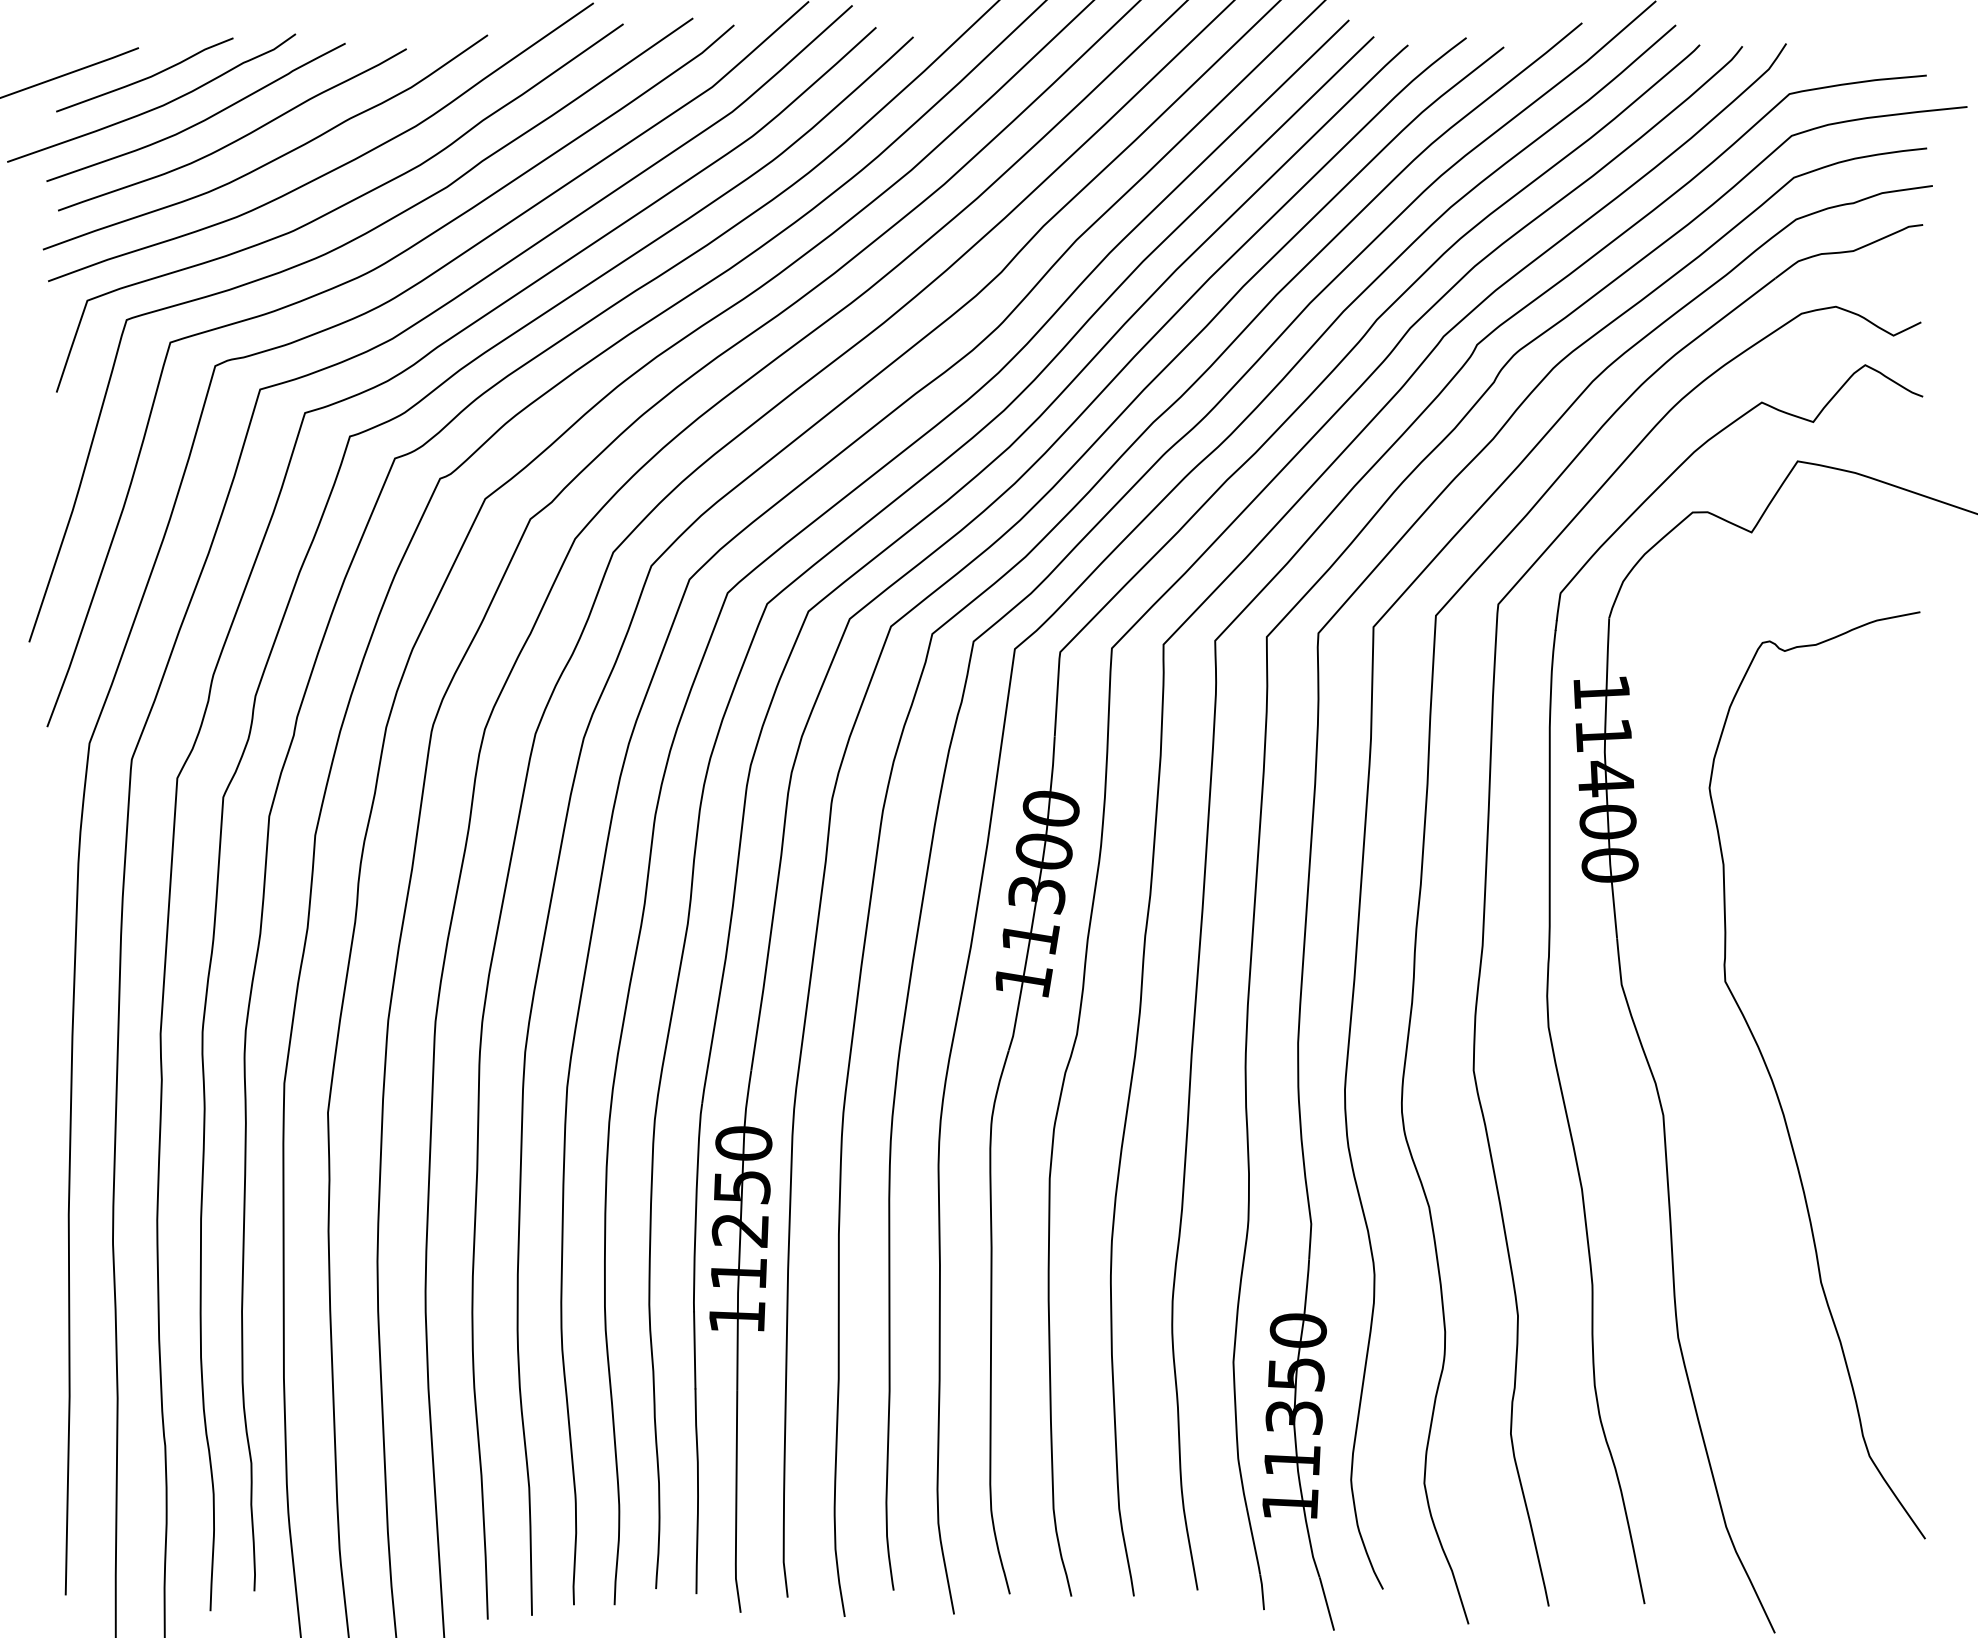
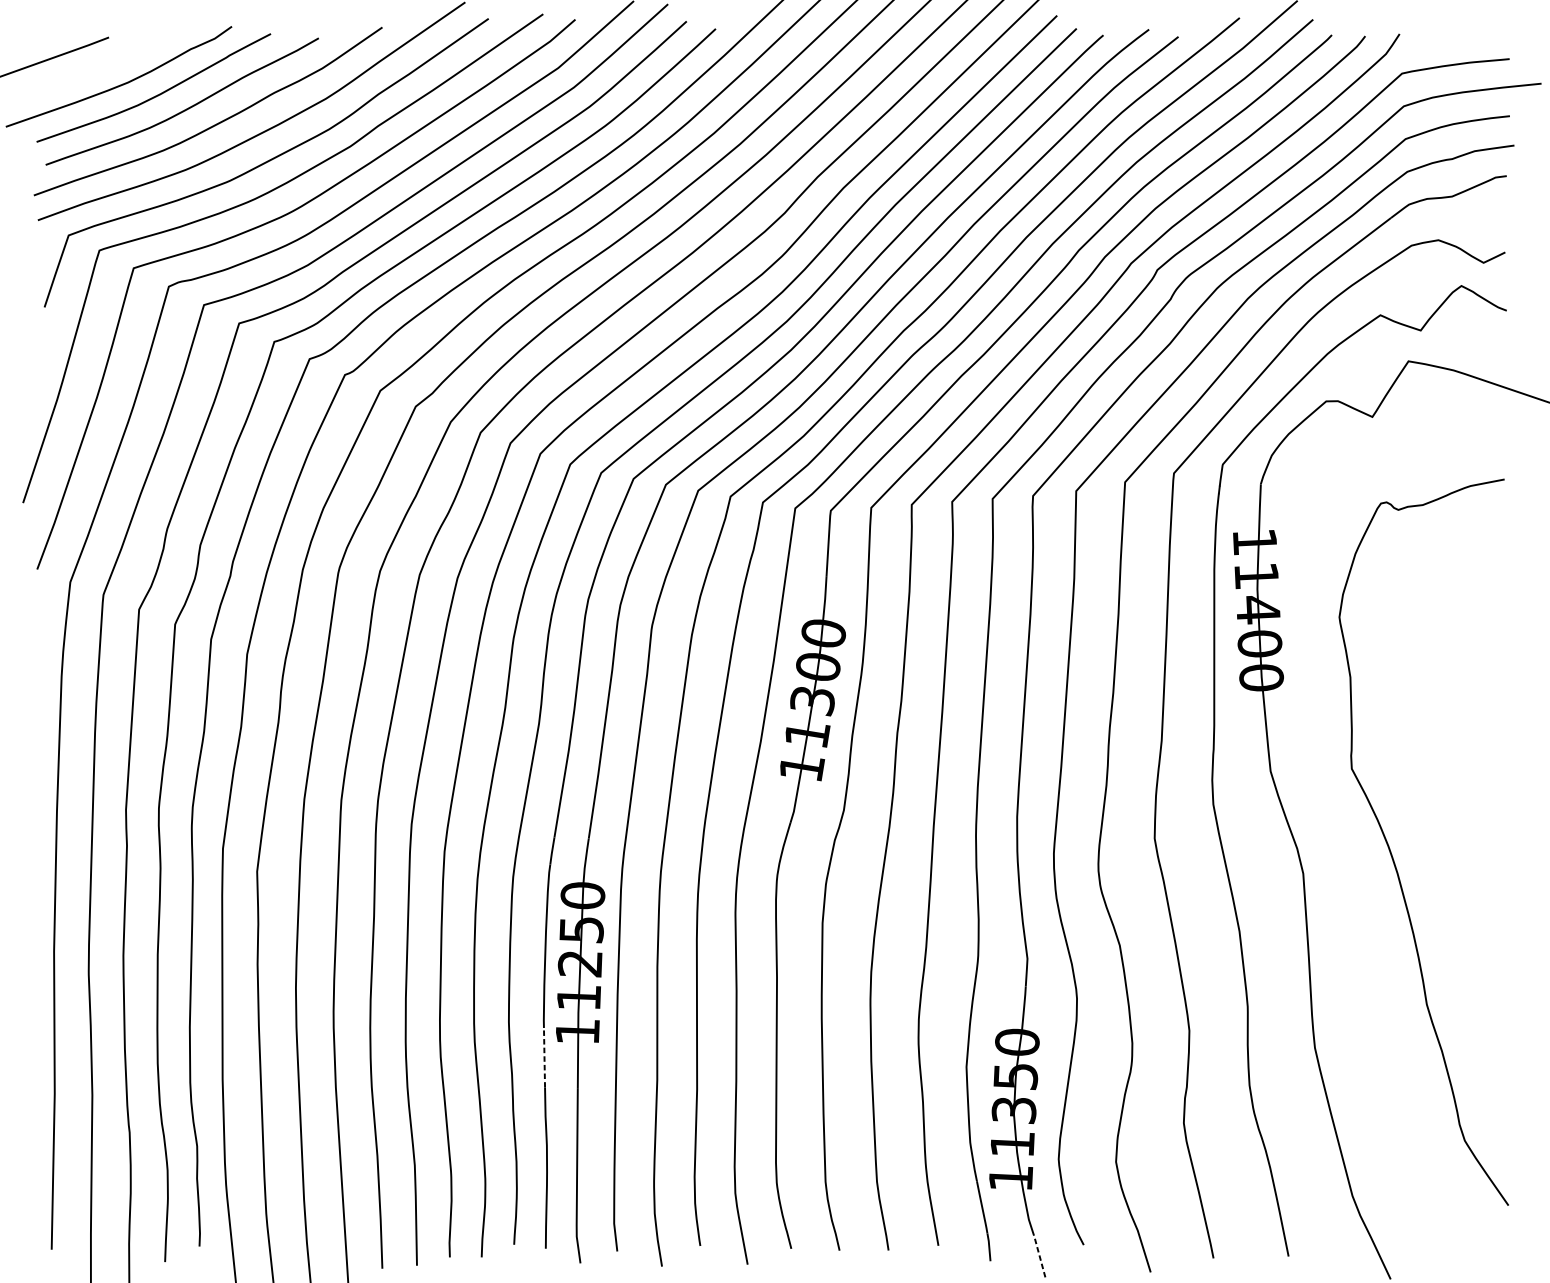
curve: (146, 77) -> (114, 60), removed
line: (694, 1349) -> (544, 1057), solid -> dashed
line: (1326, 1602) -> (1039, 1255), solid -> dashed

